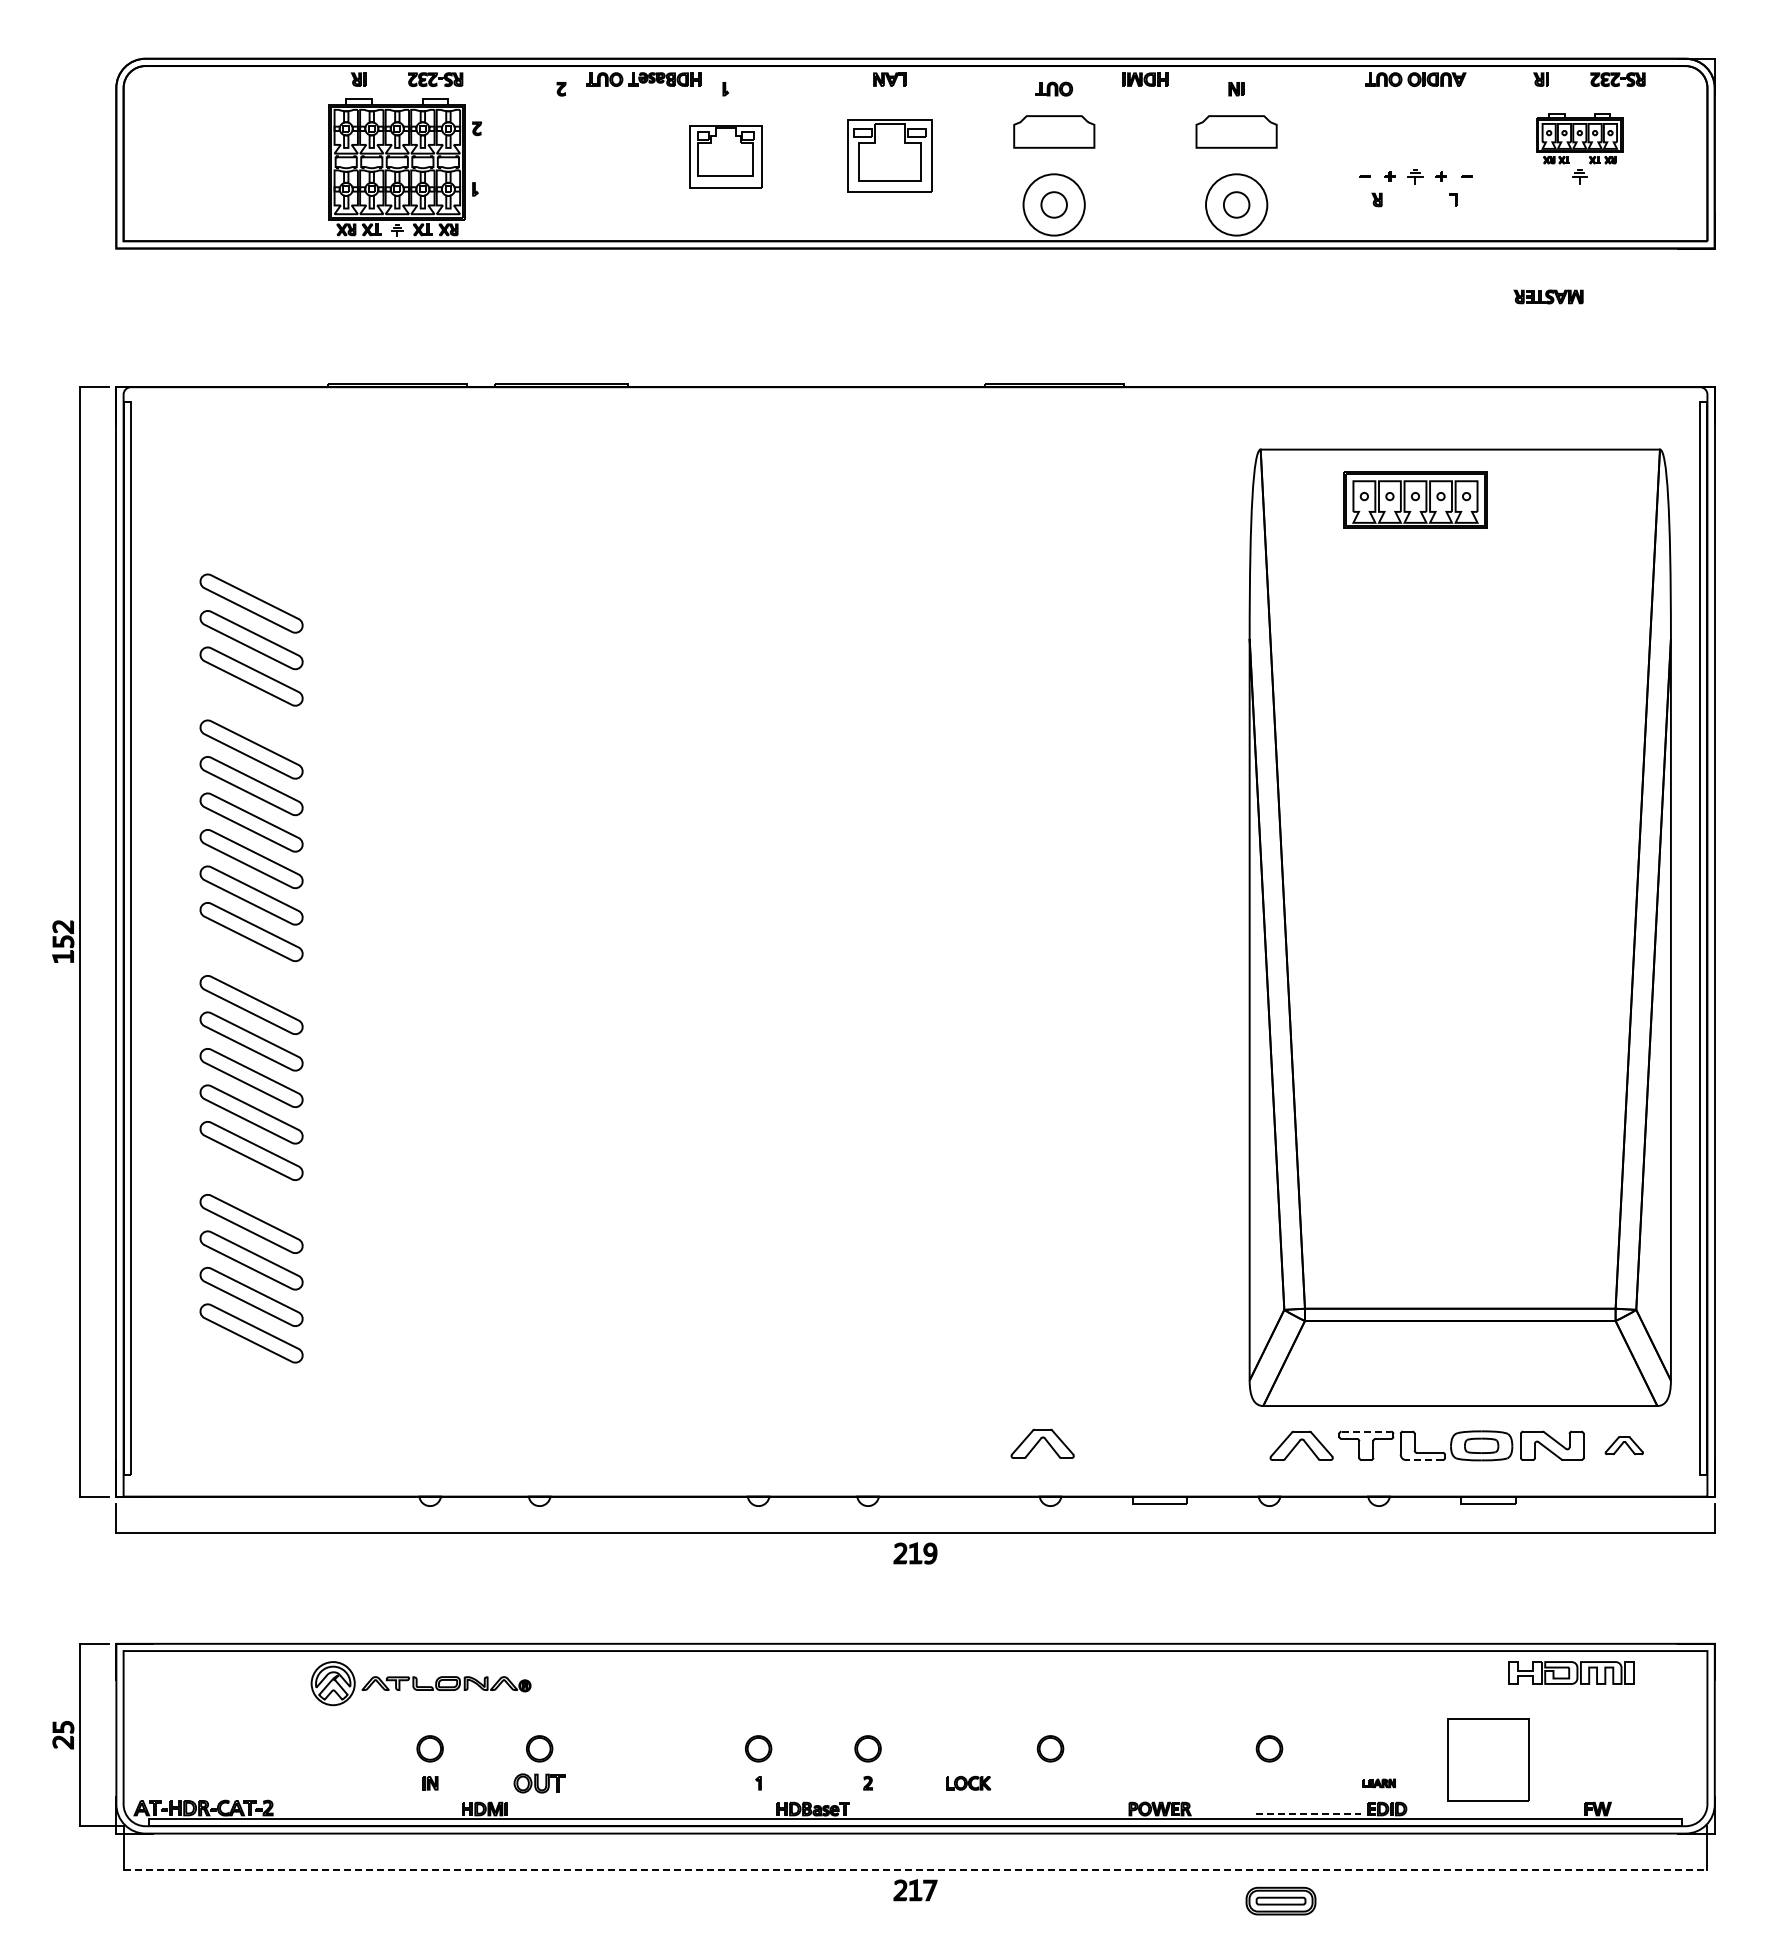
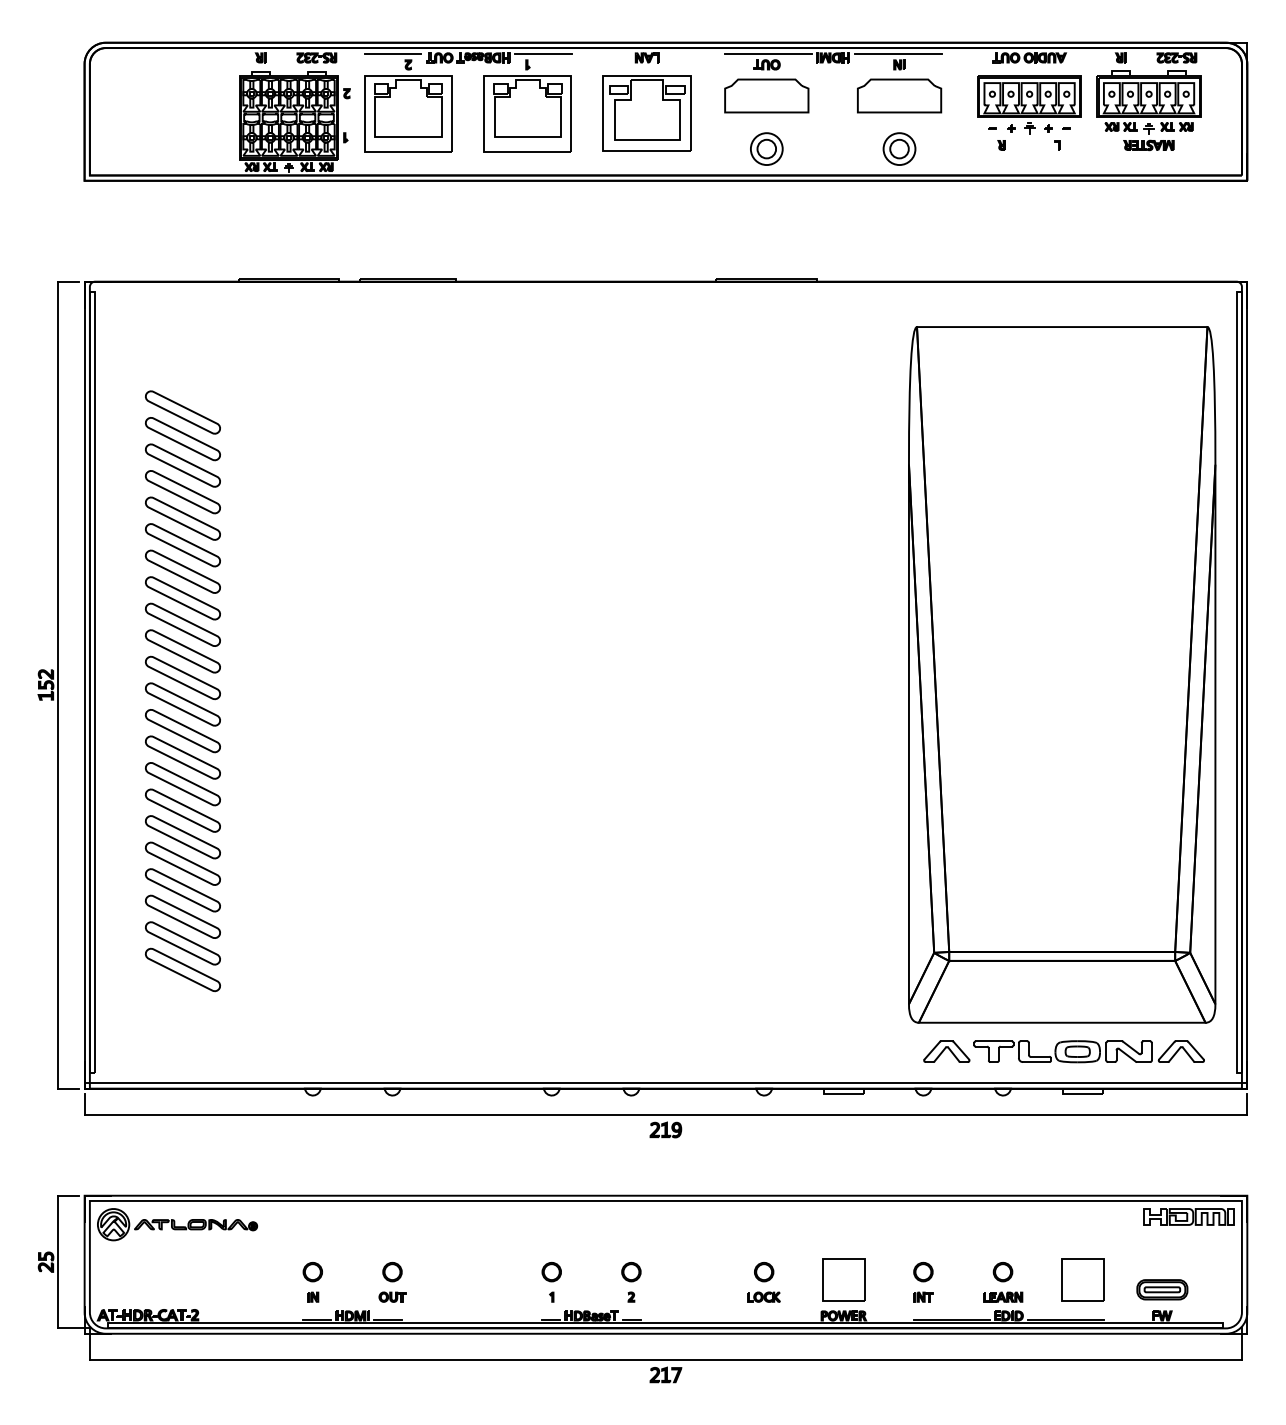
line: (540, 74) -> (393, 54), added
line: (747, 74) -> (543, 54), added
line: (1055, 74) -> (767, 54), added
line: (1234, 74) -> (897, 54), added
part: (1054, 131) -> (767, 95), size x1.43
part: (1236, 131) -> (899, 95), size x1.43
part: (1579, 138) -> (1148, 100), size x1.67
part: (889, 155) -> (647, 113), size x1.43
part: (561, 156) -> (408, 113), added
part: (725, 156) -> (527, 113), size x1.67
circle: (1054, 204) -> (767, 148), size x0.71
circle: (1236, 204) -> (899, 148), size x0.71
part: (1548, 296) -> (1148, 145), moved
part: (1415, 499) -> (1029, 96), moved
part: (251, 567) -> (182, 412), added
part: (251, 713) -> (182, 519), added
part: (251, 968) -> (182, 704), added
part: (251, 1187) -> (182, 863), added
line: (1366, 1431) -> (993, 1041), dashed -> solid
part: (1042, 1443) -> (758, 1050), removed
part: (1624, 1445) -> (1181, 1051), size x1.67
line: (1424, 1460) -> (1036, 1062), dashed -> solid
line: (915, 1489) -> (665, 1083), added
part: (1571, 1672) -> (1188, 1216), moved
part: (420, 1683) -> (177, 1224), moved
part: (1378, 1748) -> (1002, 1271), added
part: (1159, 1759) -> (843, 1279), added
part: (1488, 1759) -> (1082, 1279), size x0.71
part: (539, 1782) -> (392, 1296), size x0.71
part: (968, 1782) -> (764, 1296), moved
part: (1269, 1783) -> (923, 1297), added
part: (1379, 1783) -> (1003, 1297), size x1.67
line: (435, 1814) -> (316, 1319), added
line: (533, 1814) -> (388, 1319), added
line: (757, 1814) -> (550, 1319), added
line: (868, 1814) -> (631, 1319), added
line: (1308, 1814) -> (951, 1319), dashed -> solid
line: (1465, 1814) -> (1065, 1319), added
line: (915, 1870) -> (665, 1360), dashed -> solid
part: (1280, 1900) -> (1161, 1289), moved

